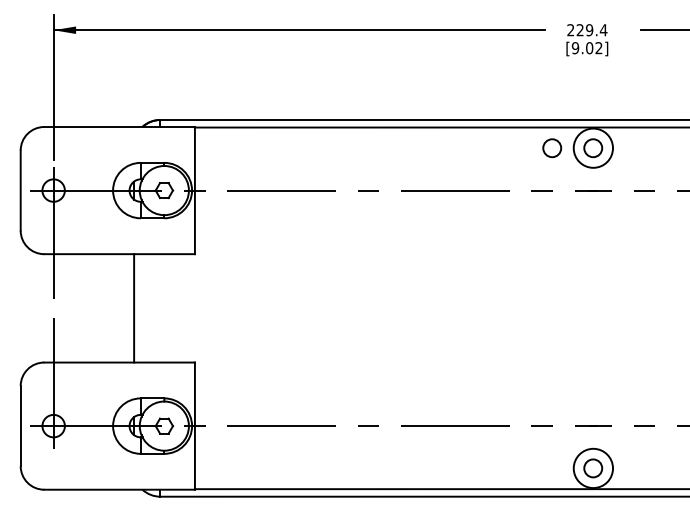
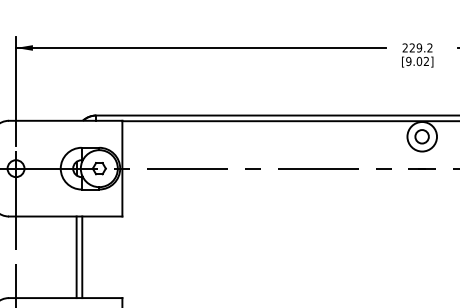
text: (603, 30) -> (429, 48), 229.4 -> 229.2
circle: (552, 148) -> (391, 136), removed
line: (141, 308) -> (82, 257), added

